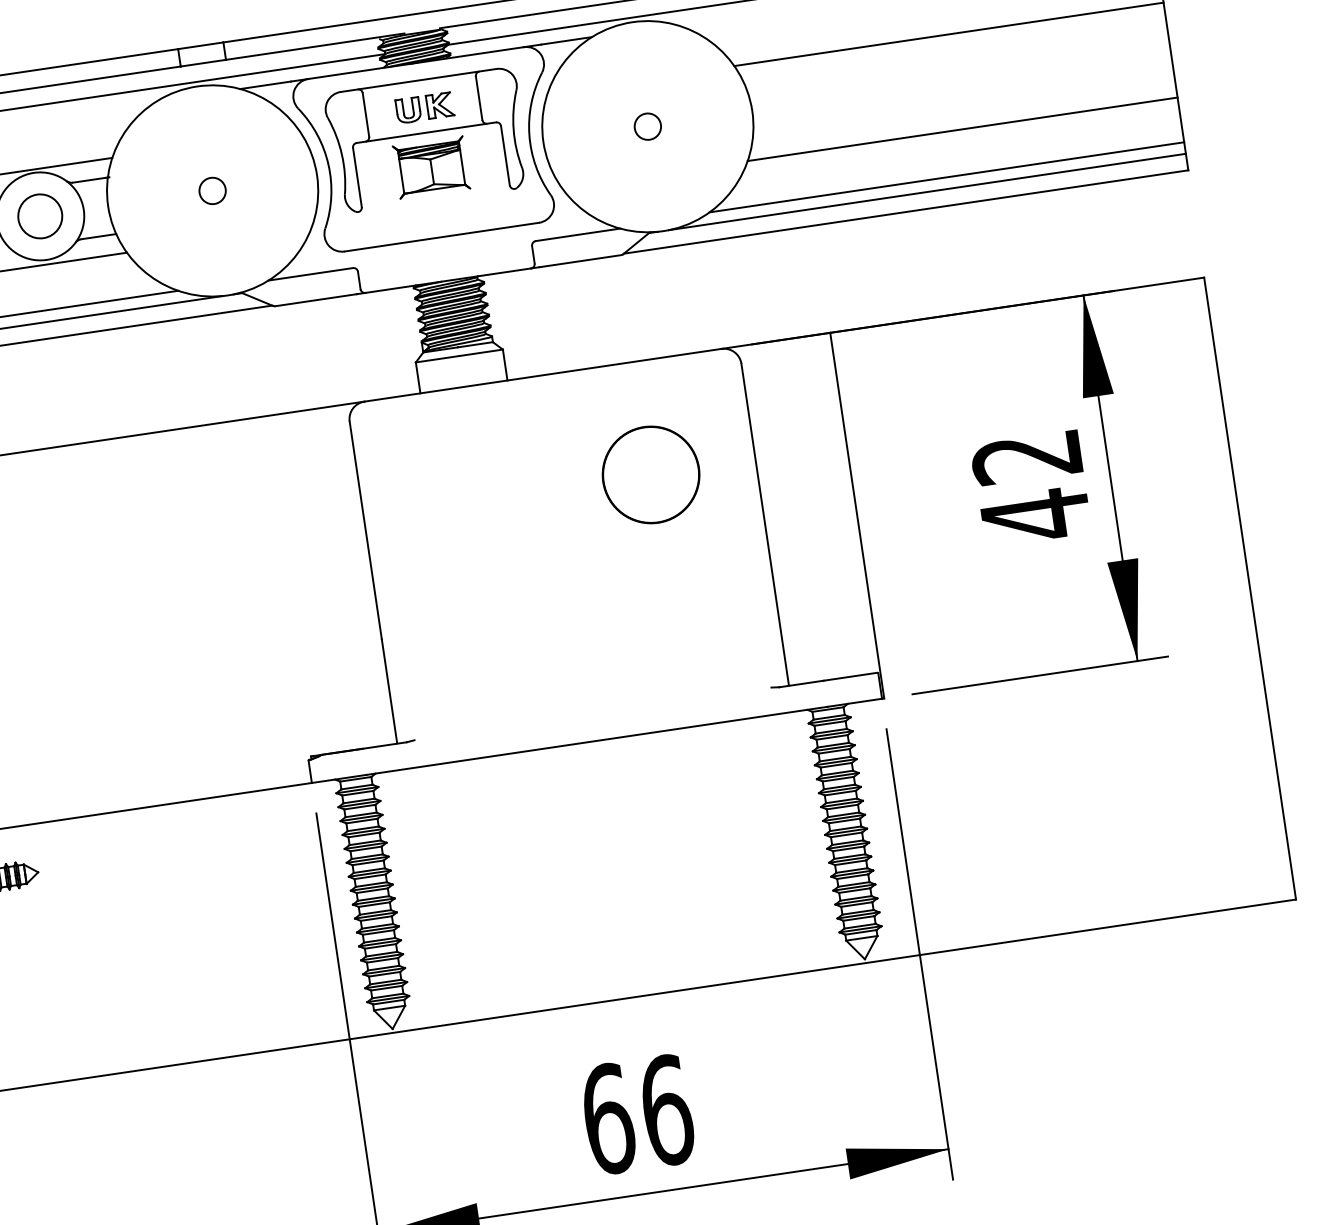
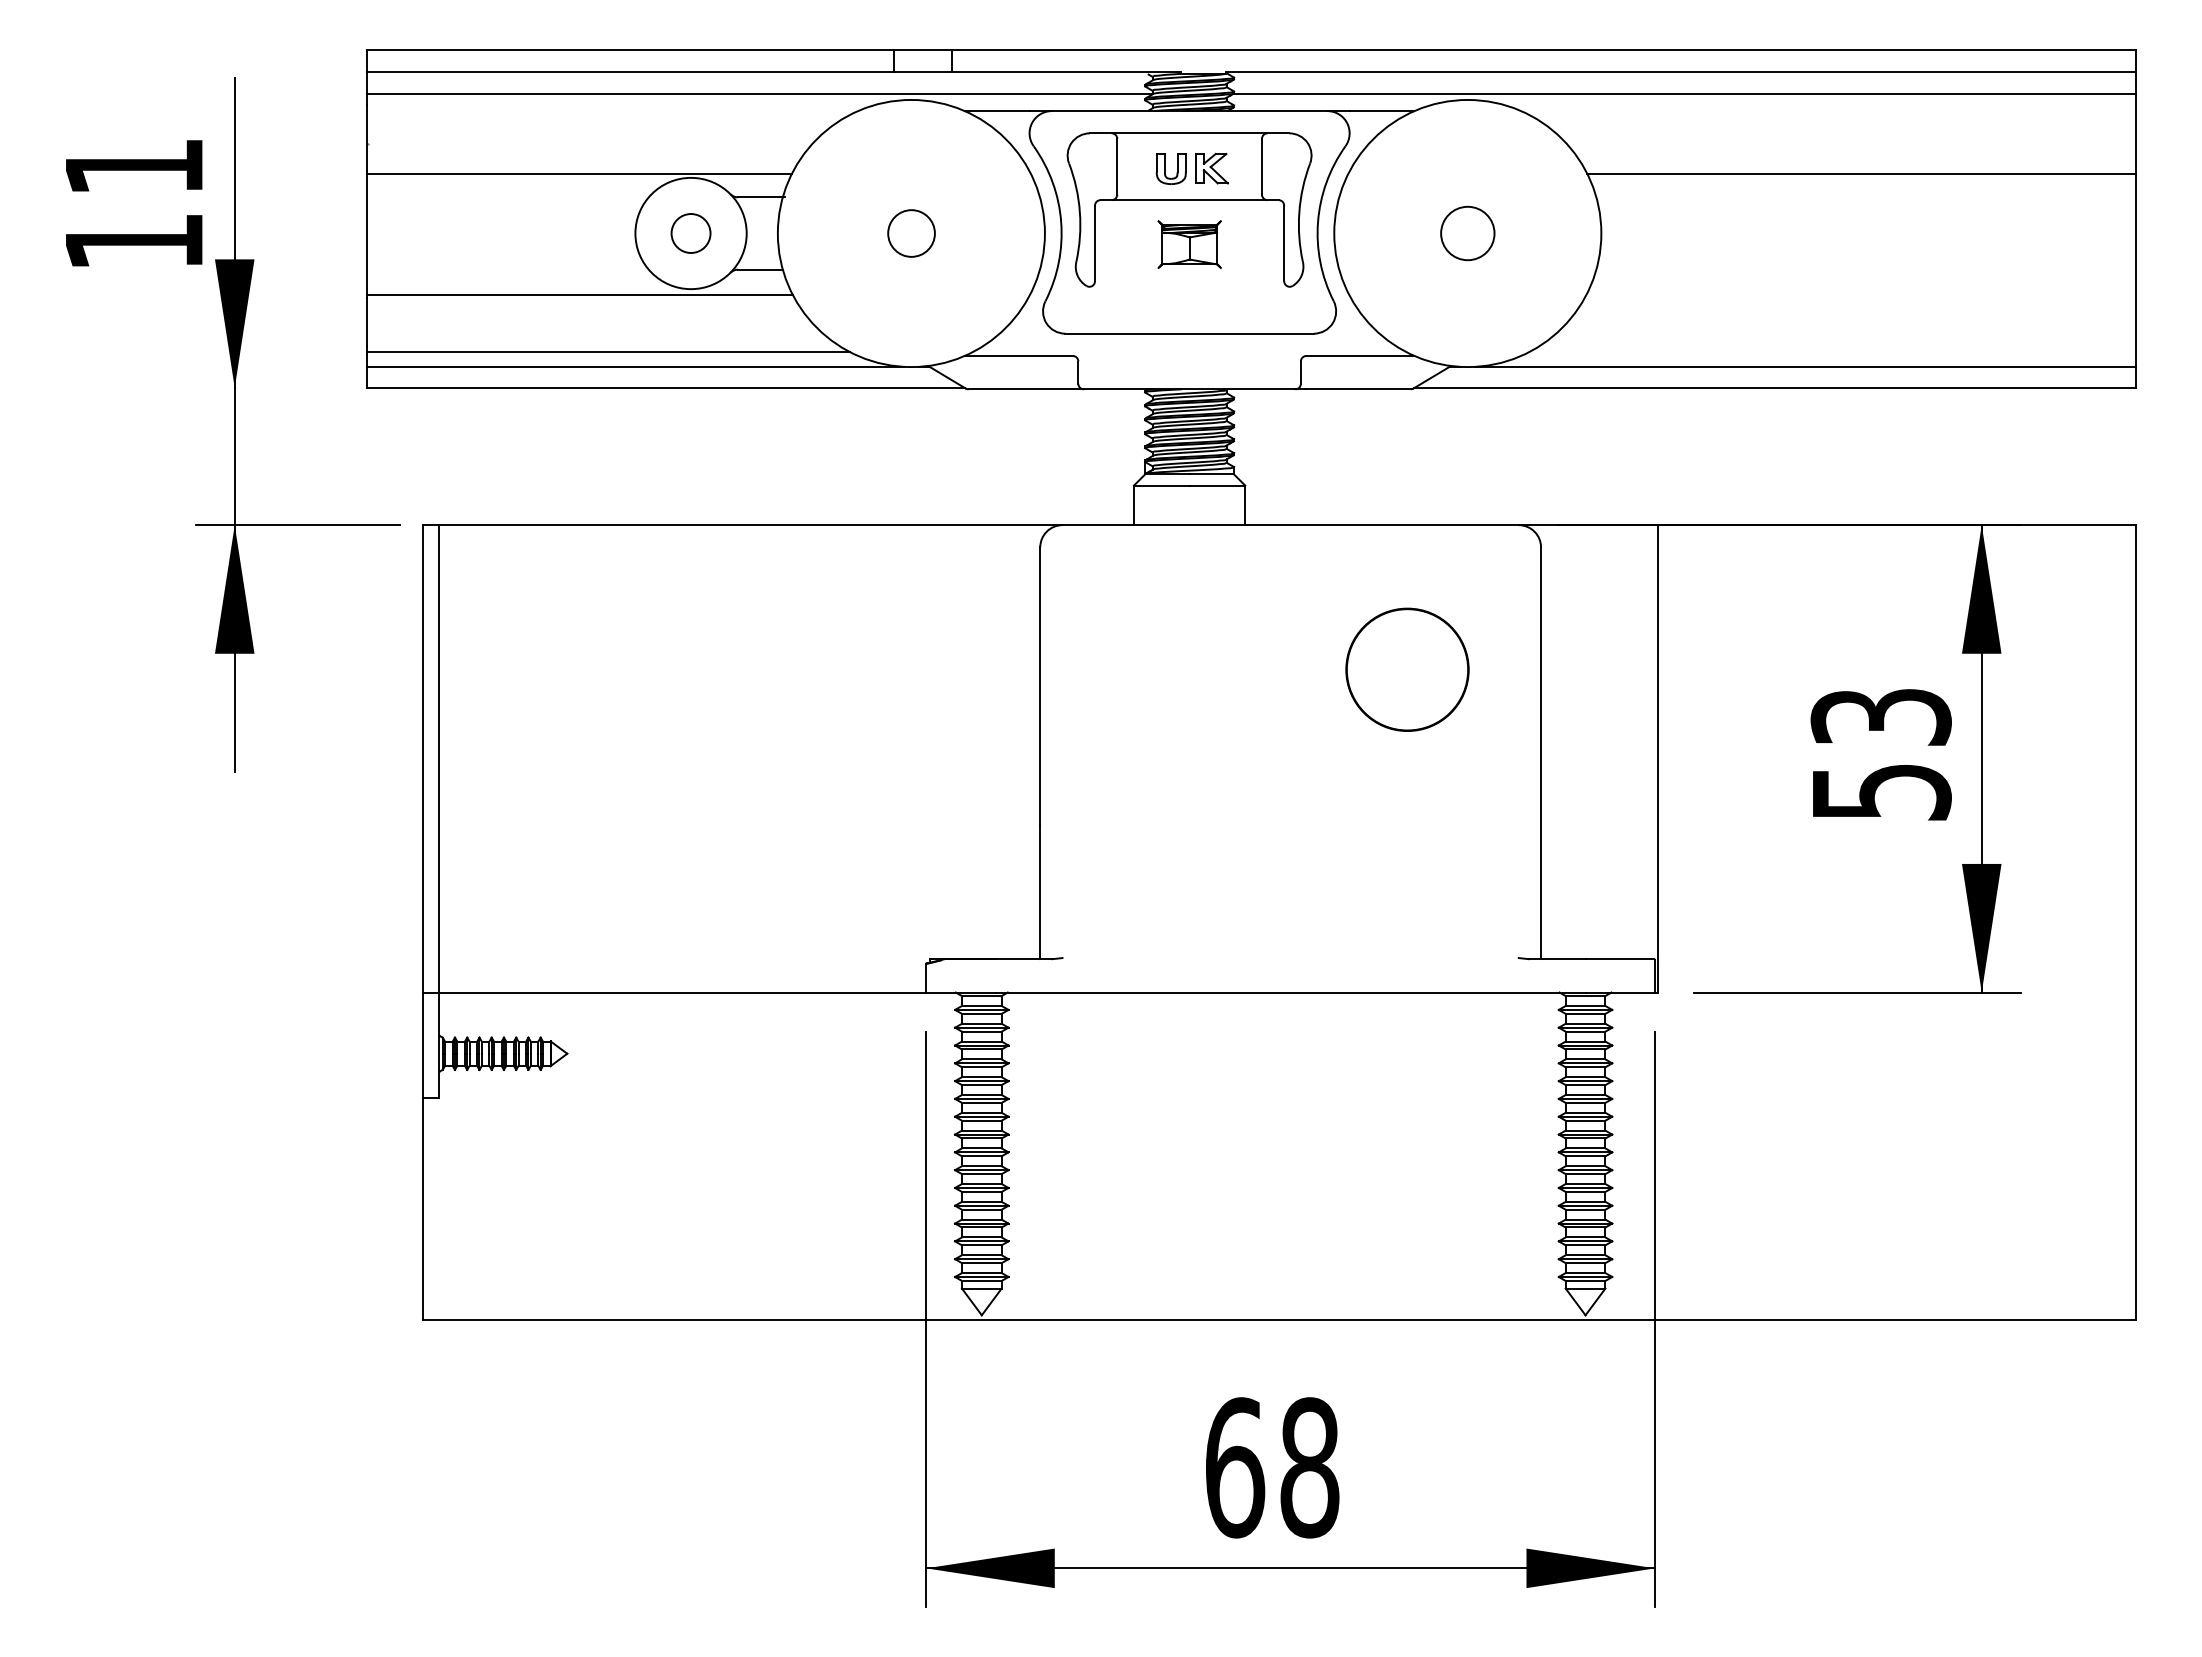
circle: (647, 126) -> (1467, 233), size x1.6
line: (962, 129) -> (1860, 294), removed
part: (431, 167) -> (1189, 244), size x0.7
line: (946, 177) -> (1832, 352), removed
circle: (211, 191) -> (910, 233), size x1.4
circle: (39, 216) -> (690, 233), size x0.7
text: (1031, 488) -> (1880, 756), 42 -> 53
text: (667, 1110) -> (1310, 1467), 66 -> 68

